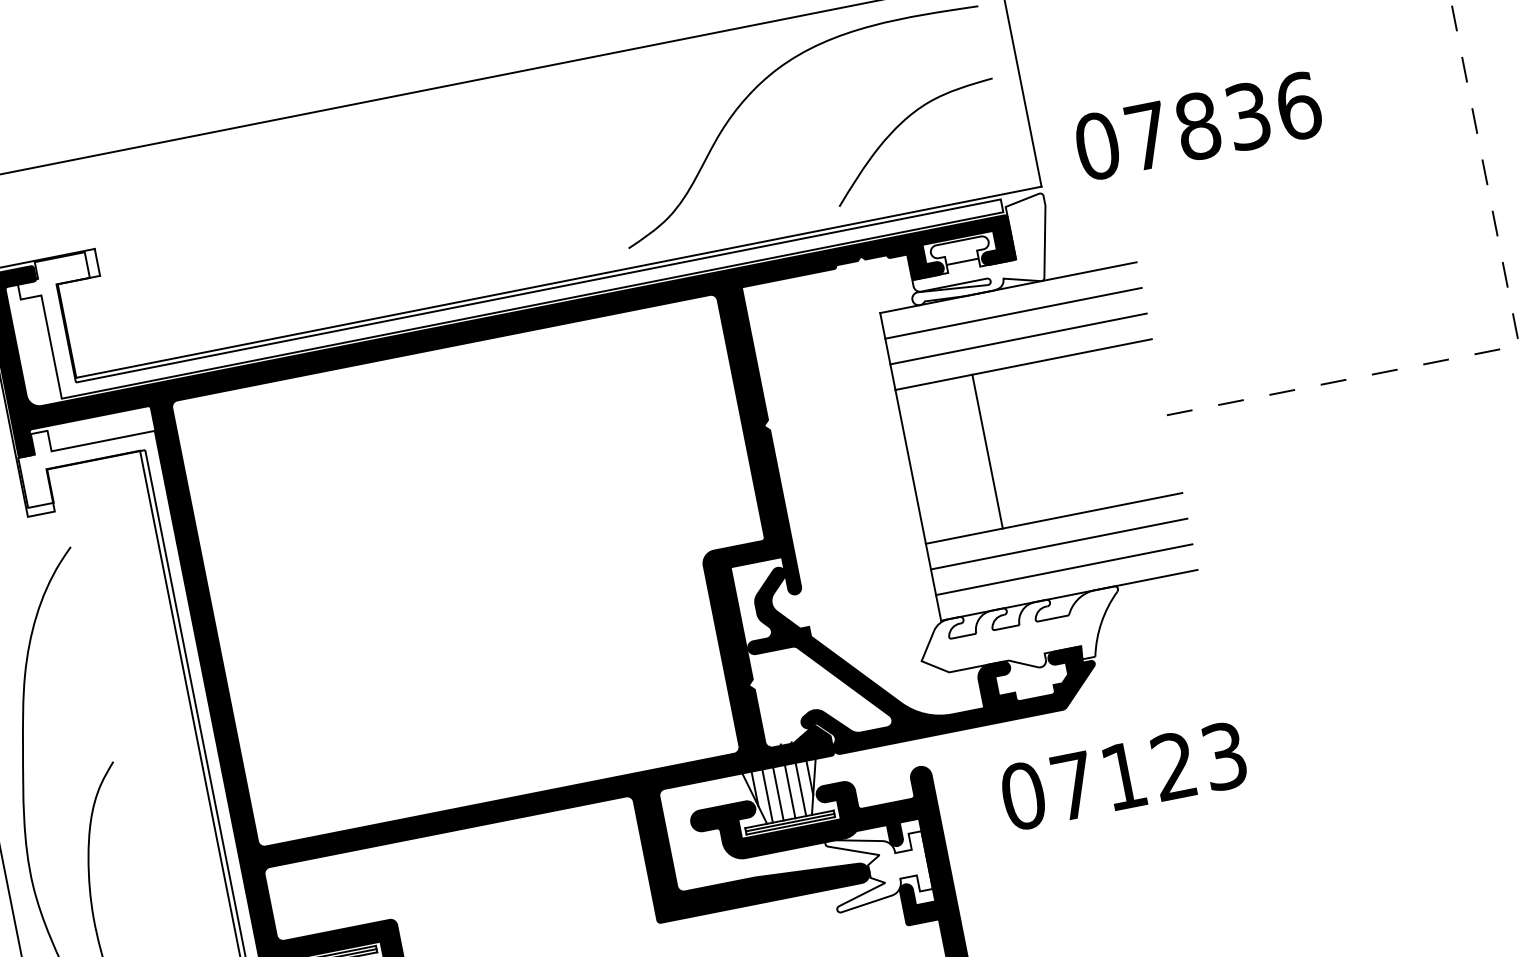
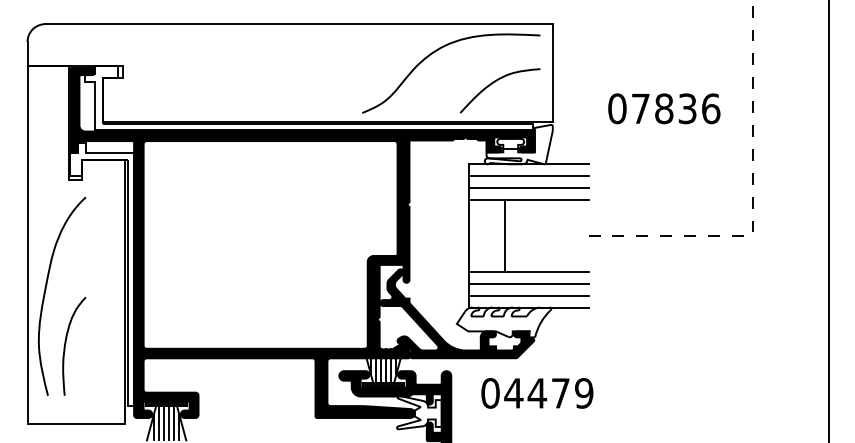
text: (1198, 125) -> (664, 108), moved
text: (1147, 771) -> (548, 393), 07123 -> 04479

